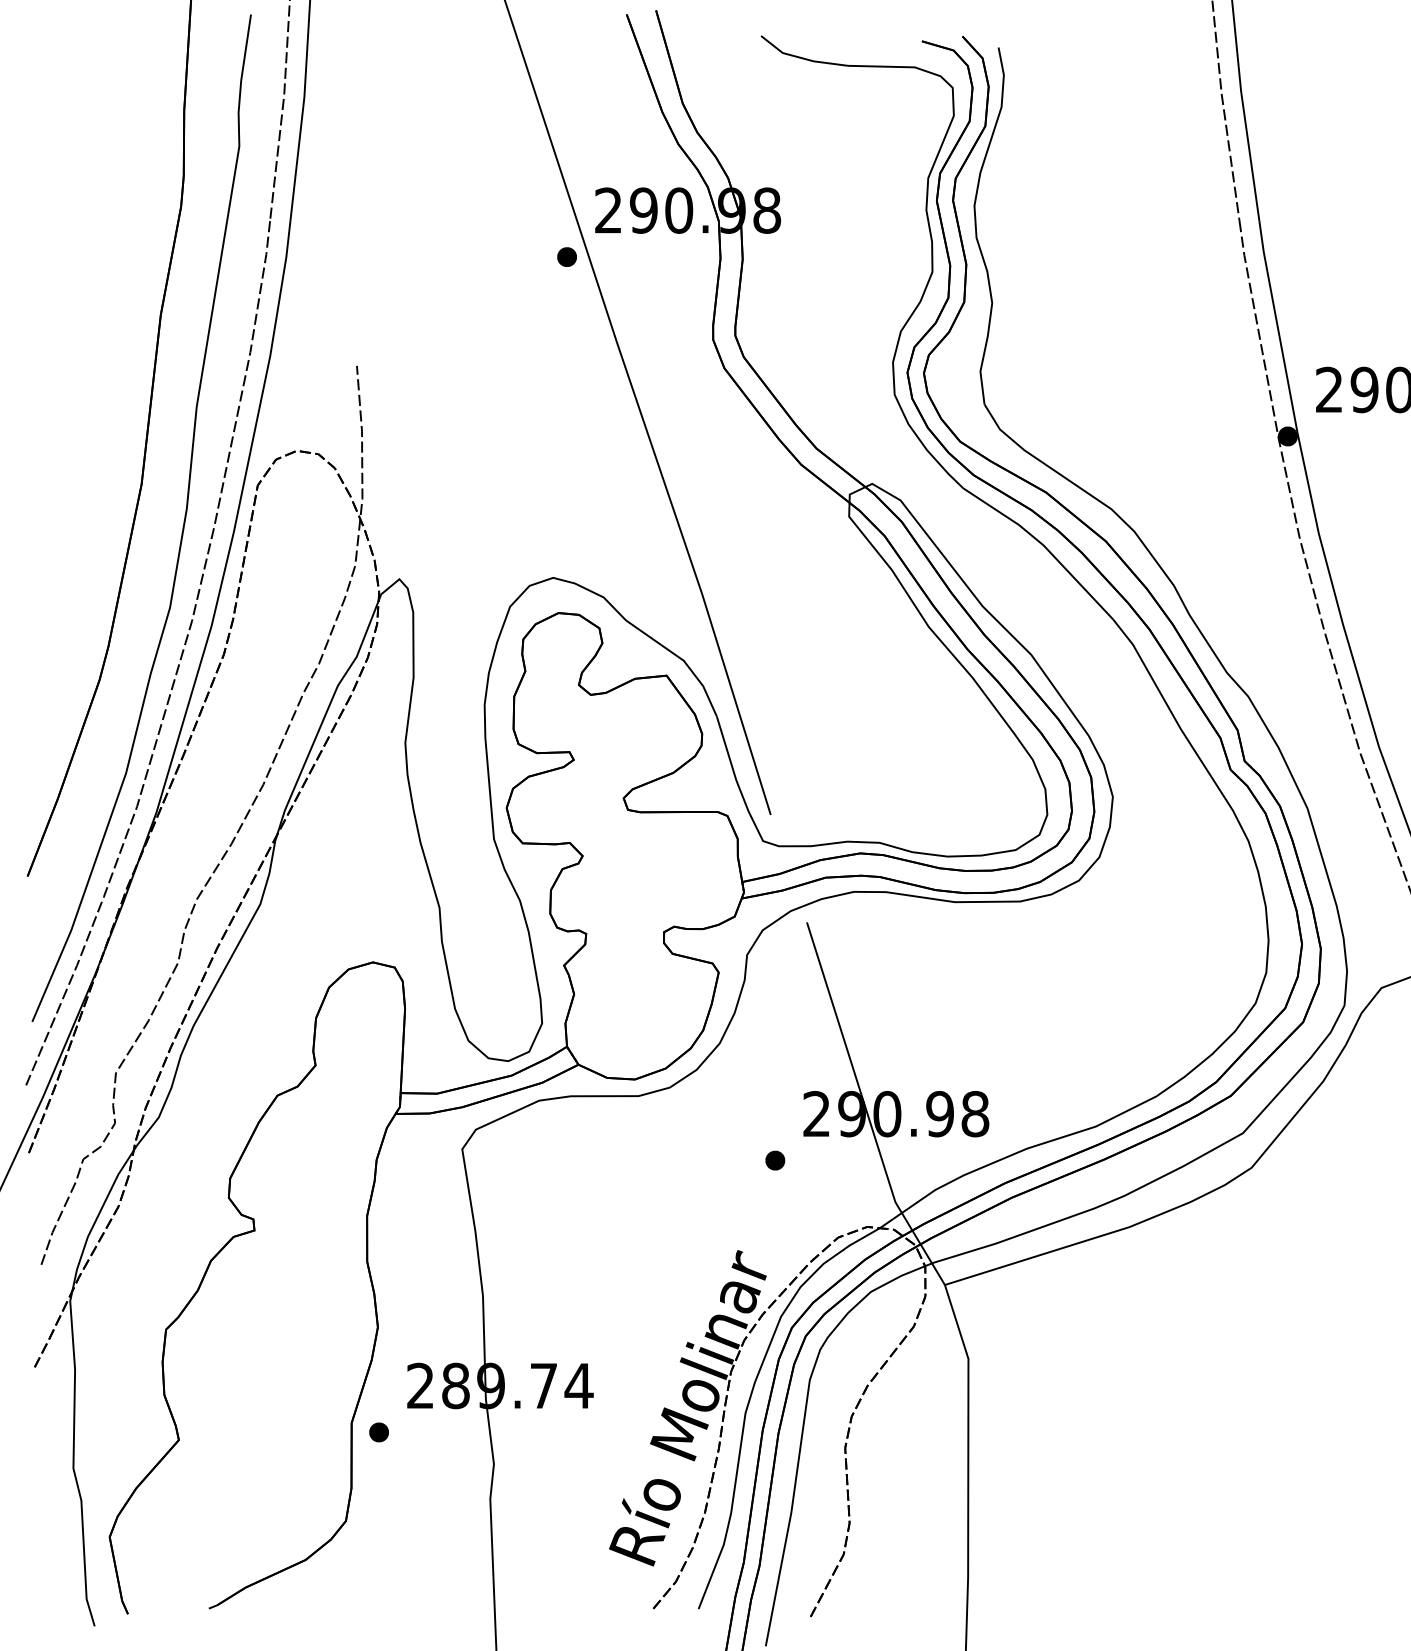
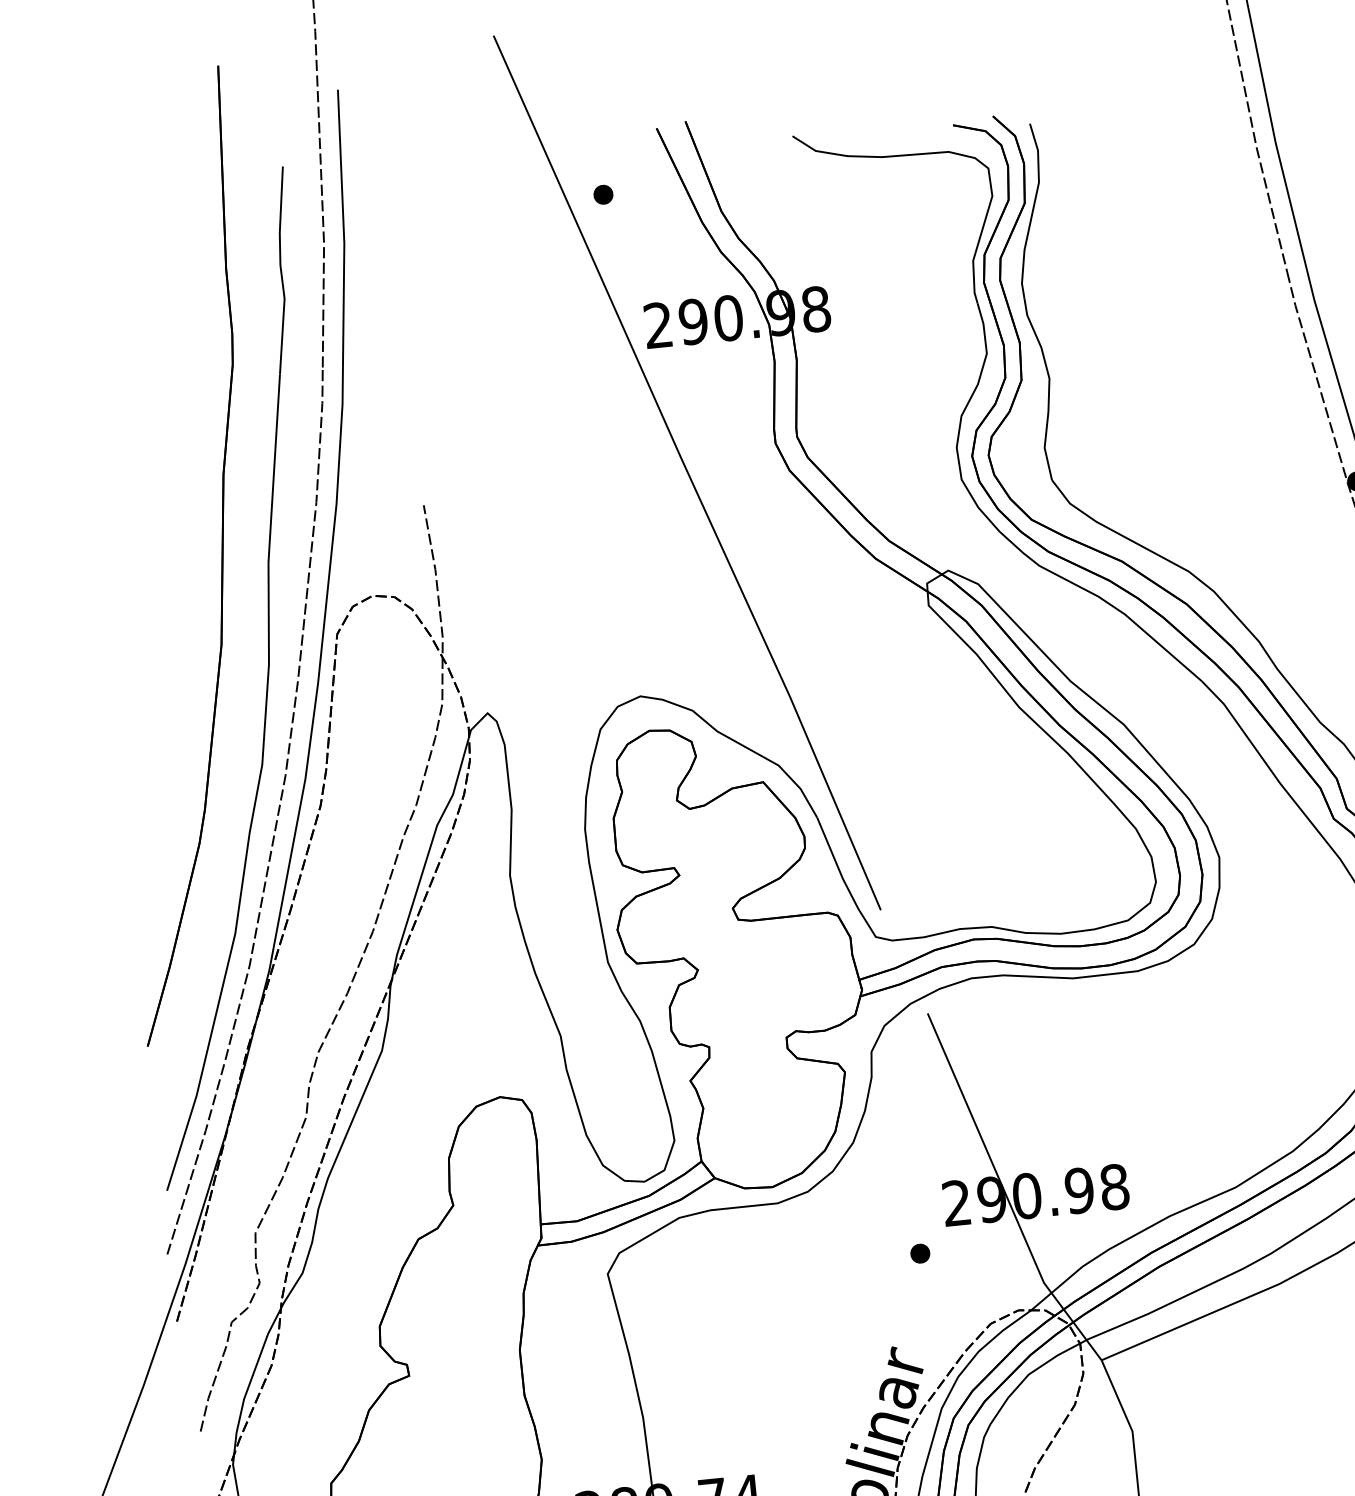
part: (566, 256) -> (602, 194), moved

